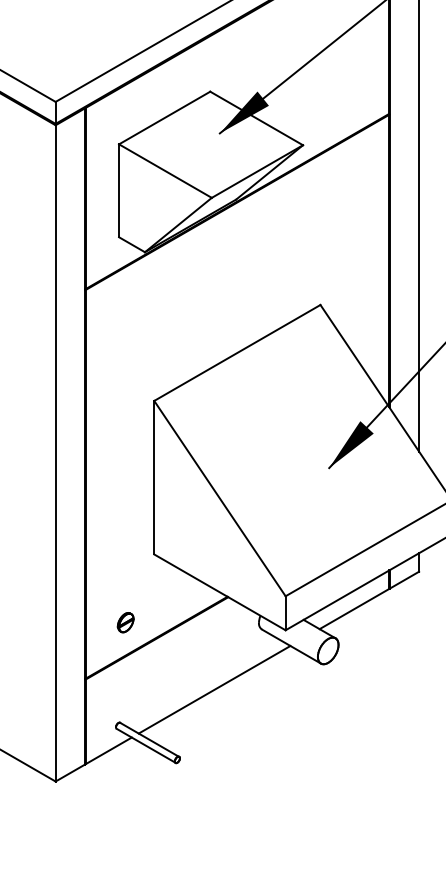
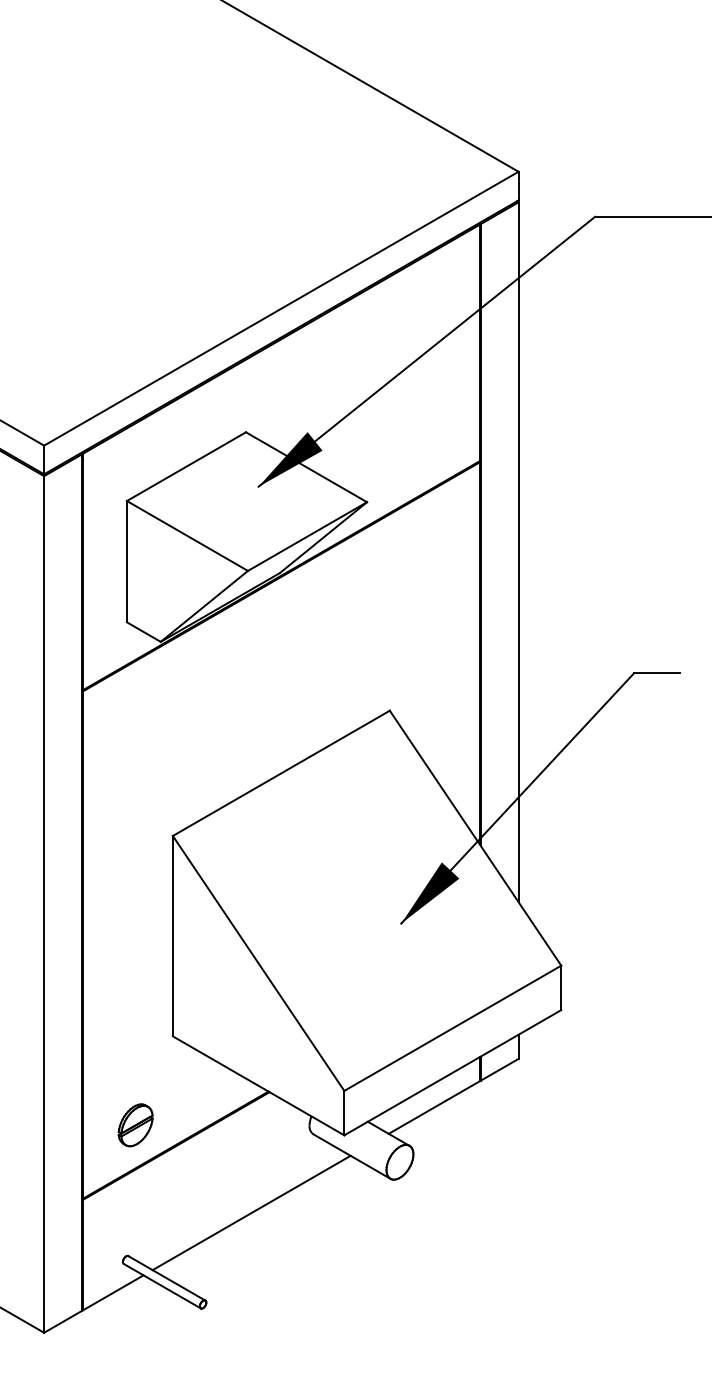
part: (125, 622) -> (135, 1125), size x1.67

